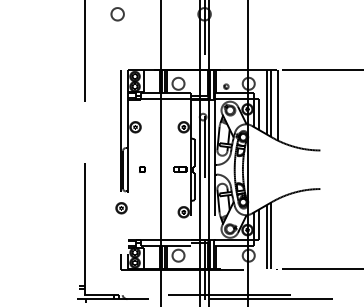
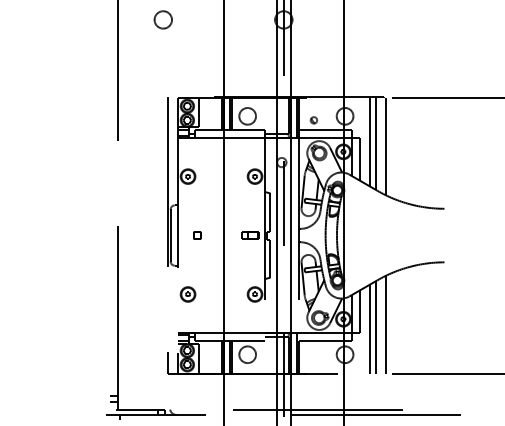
part: (121, 208) -> (188, 294), moved
line: (278, 233) -> (386, 323), added

